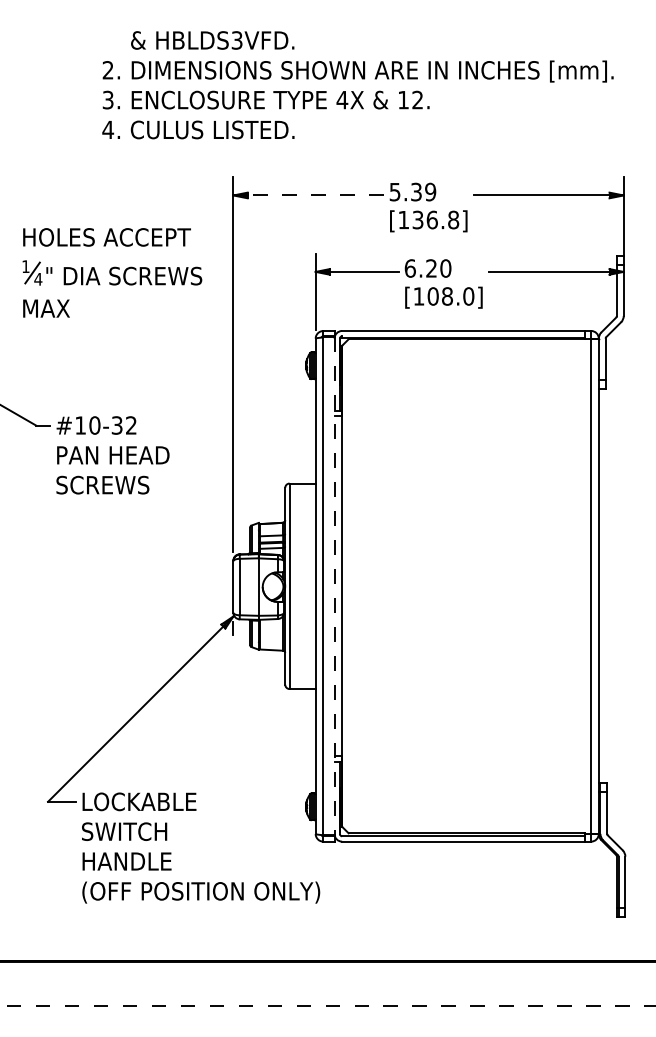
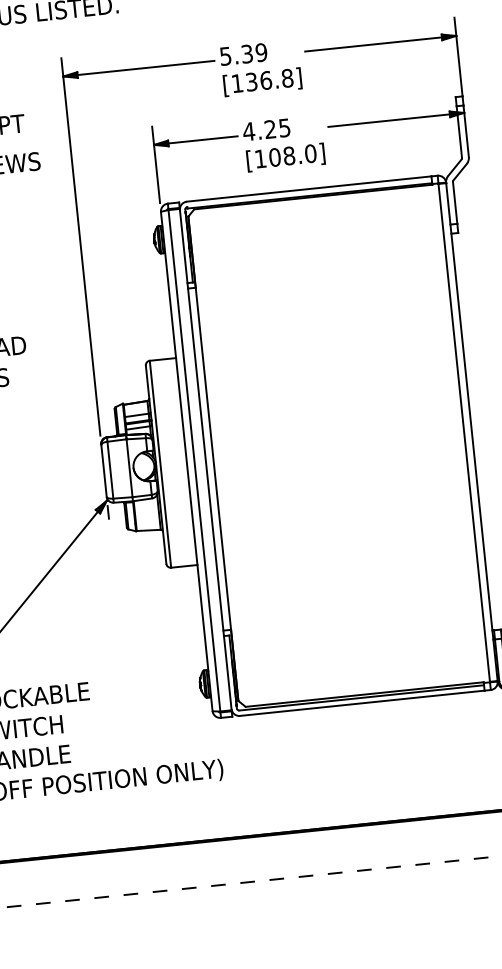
line: (315, 195) -> (145, 68), dashed -> solid
text: (427, 268) -> (266, 129), 6.20 -> 4.25
line: (334, 586) -> (205, 459), dashed -> solid

